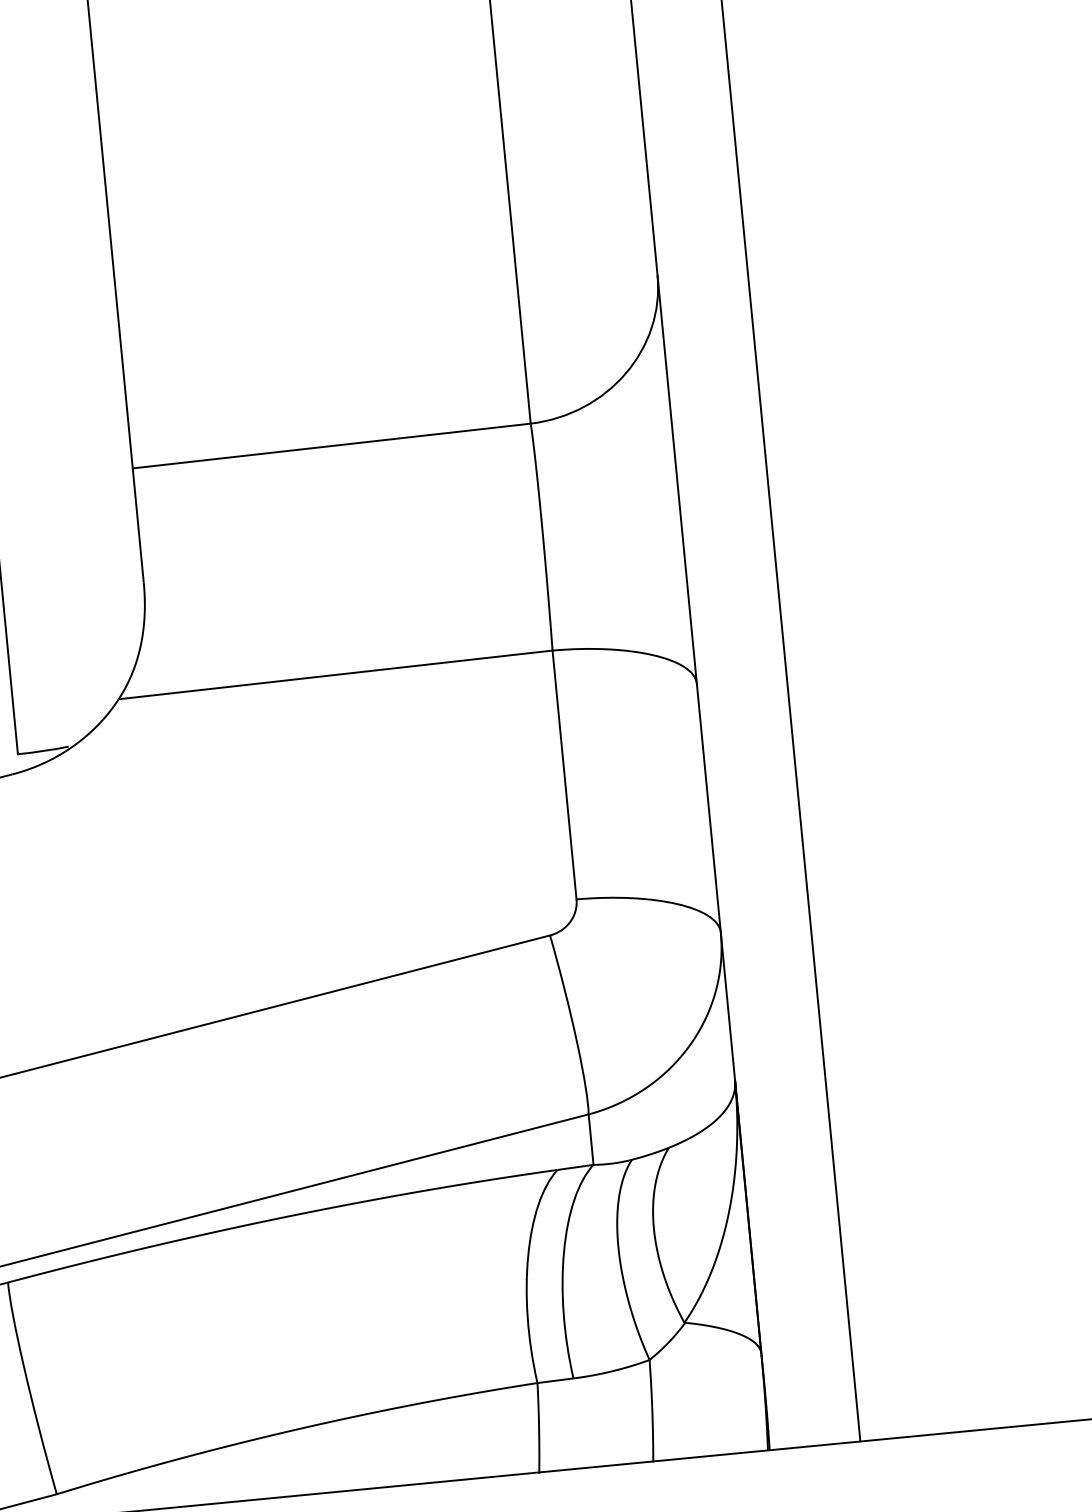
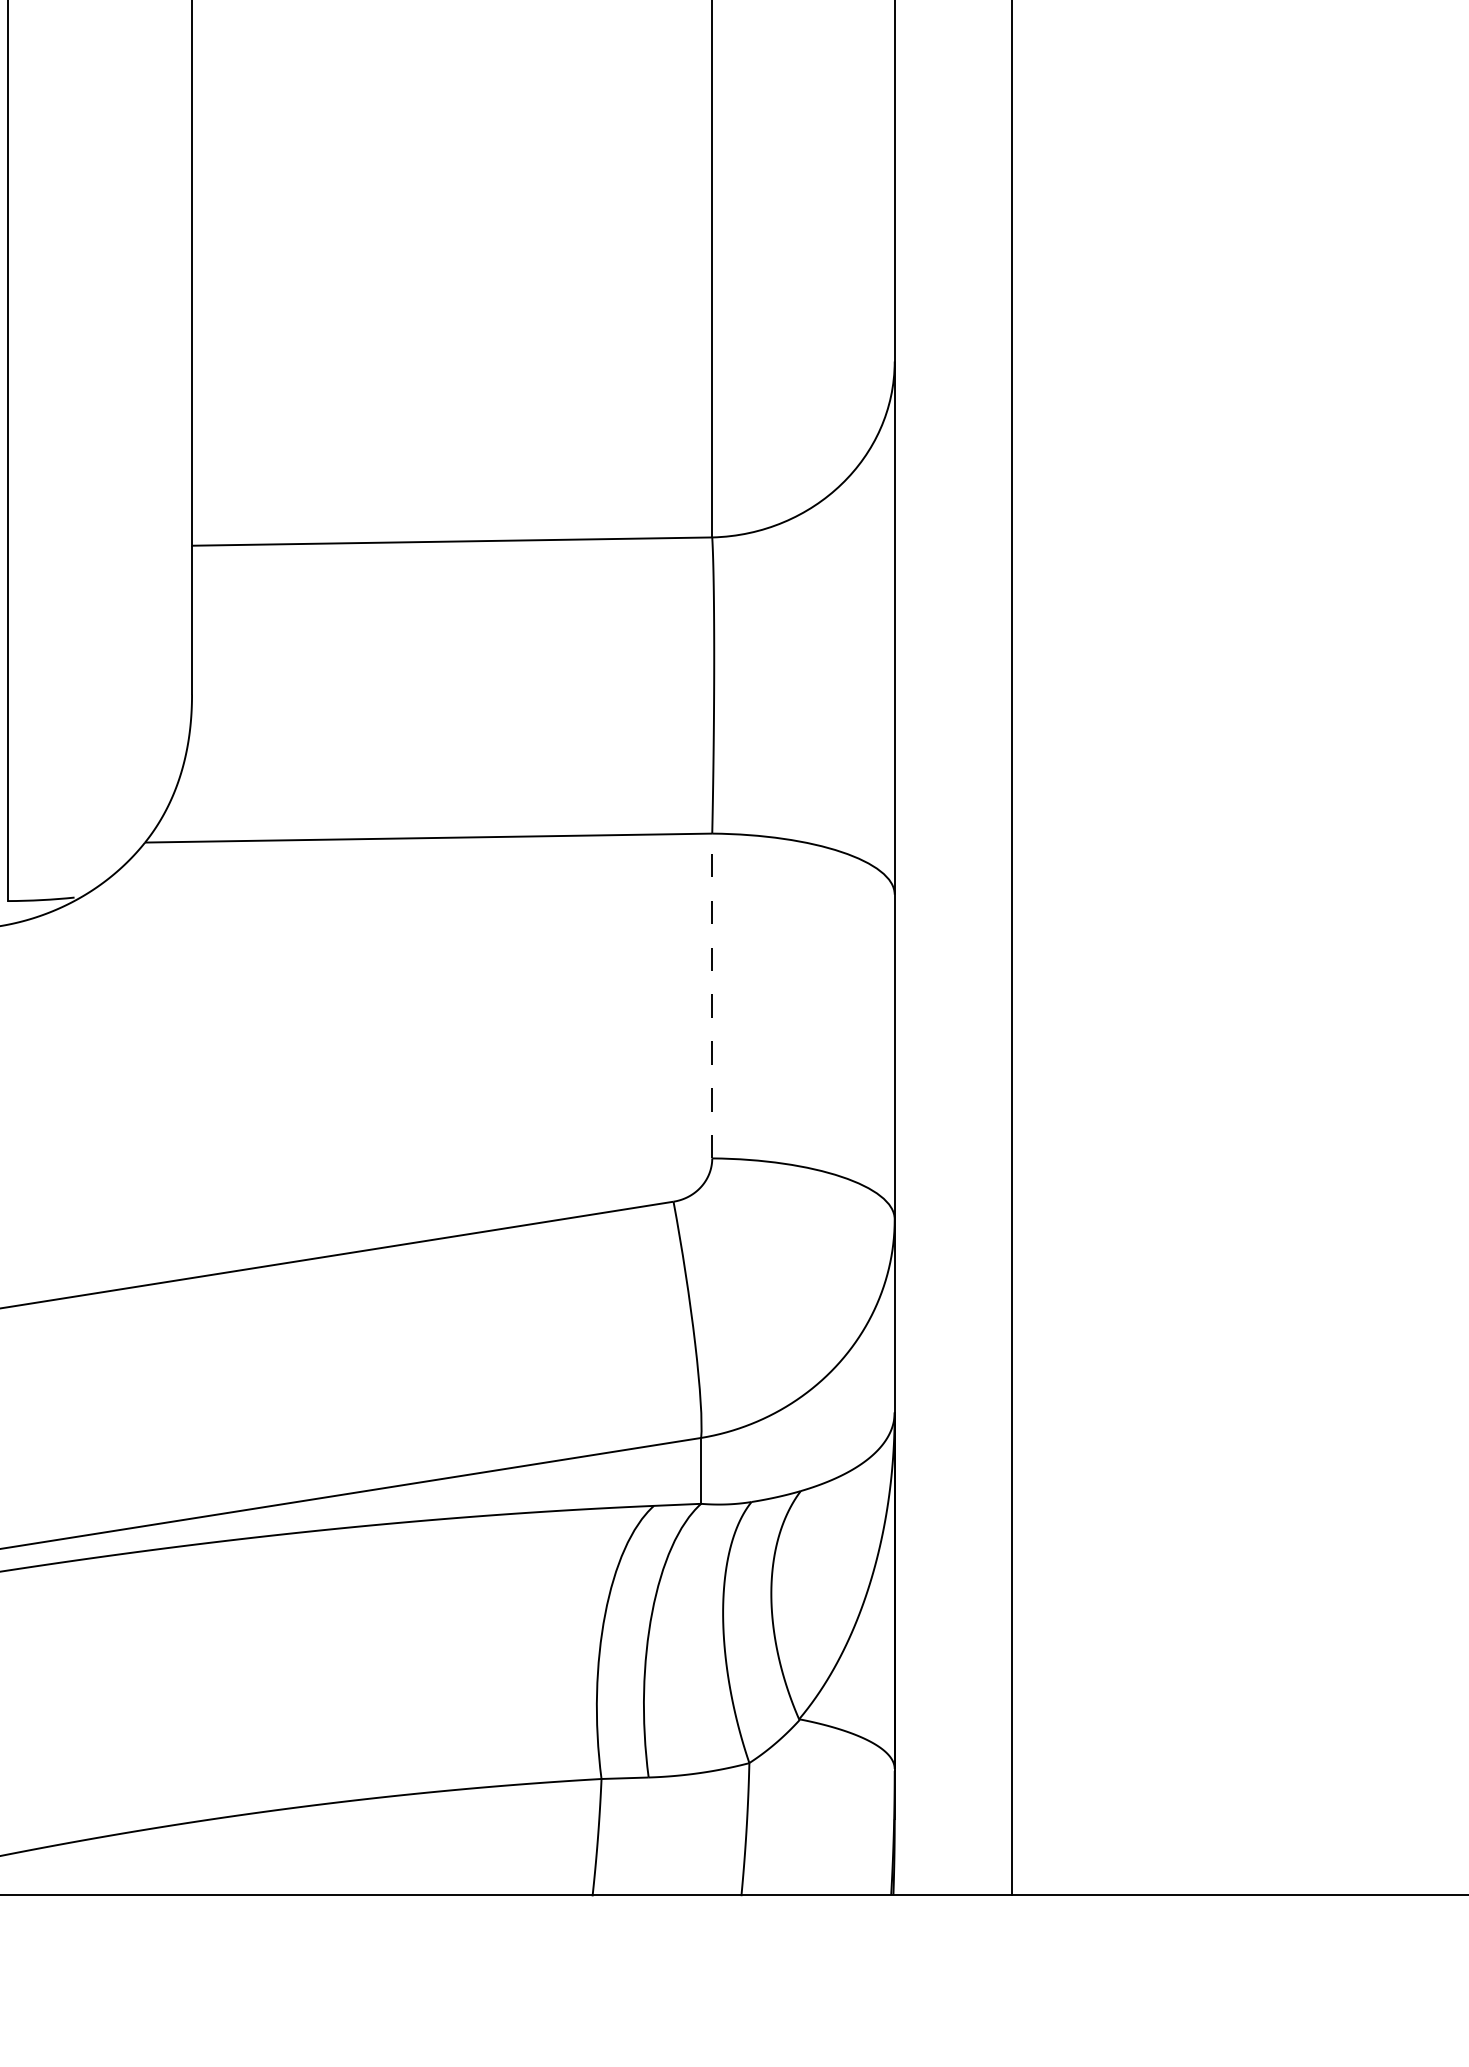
line: (564, 774) -> (712, 995), solid -> dashed

